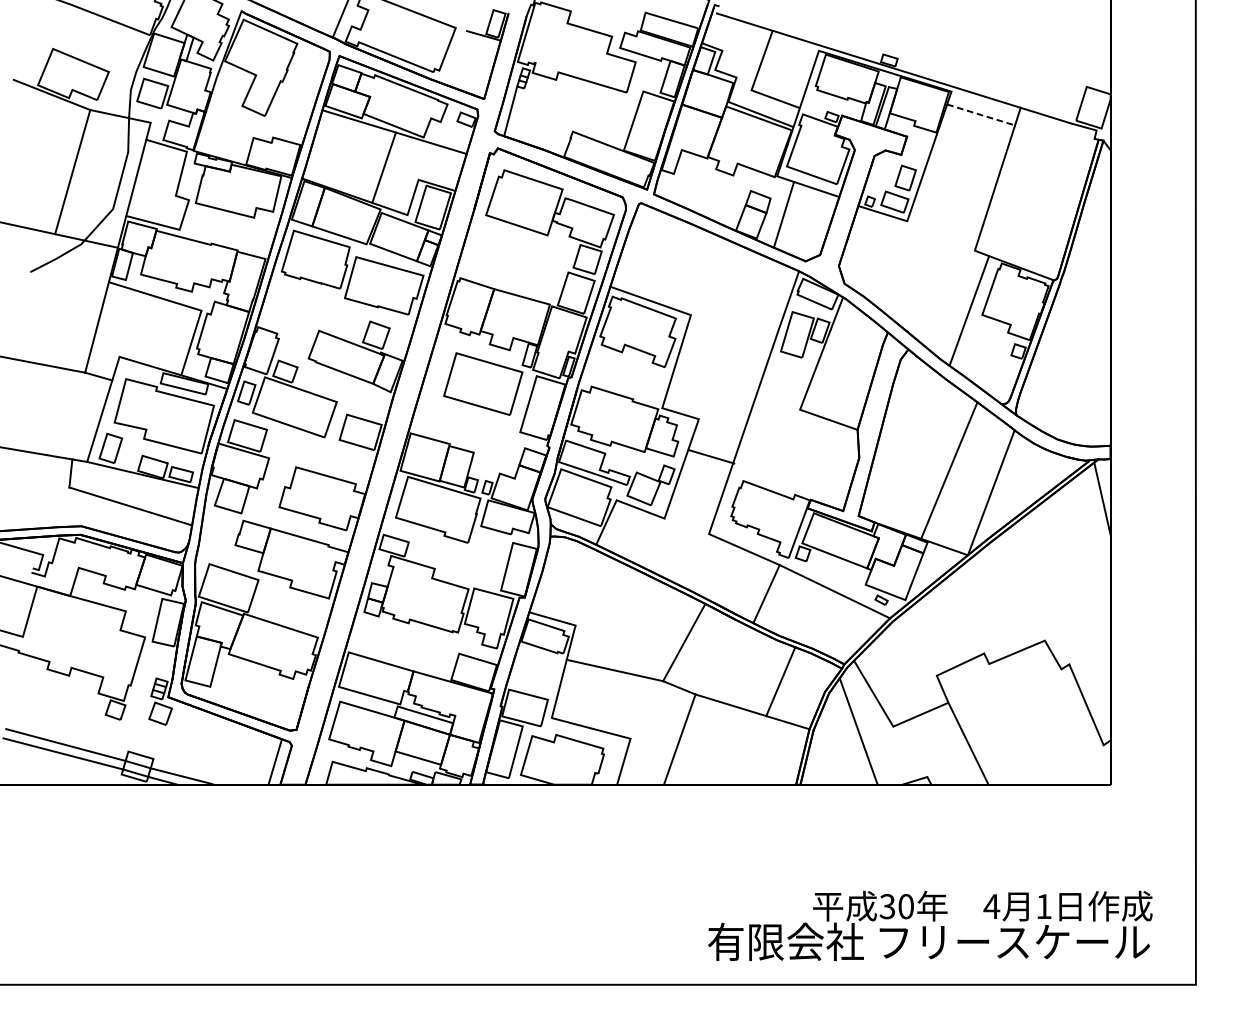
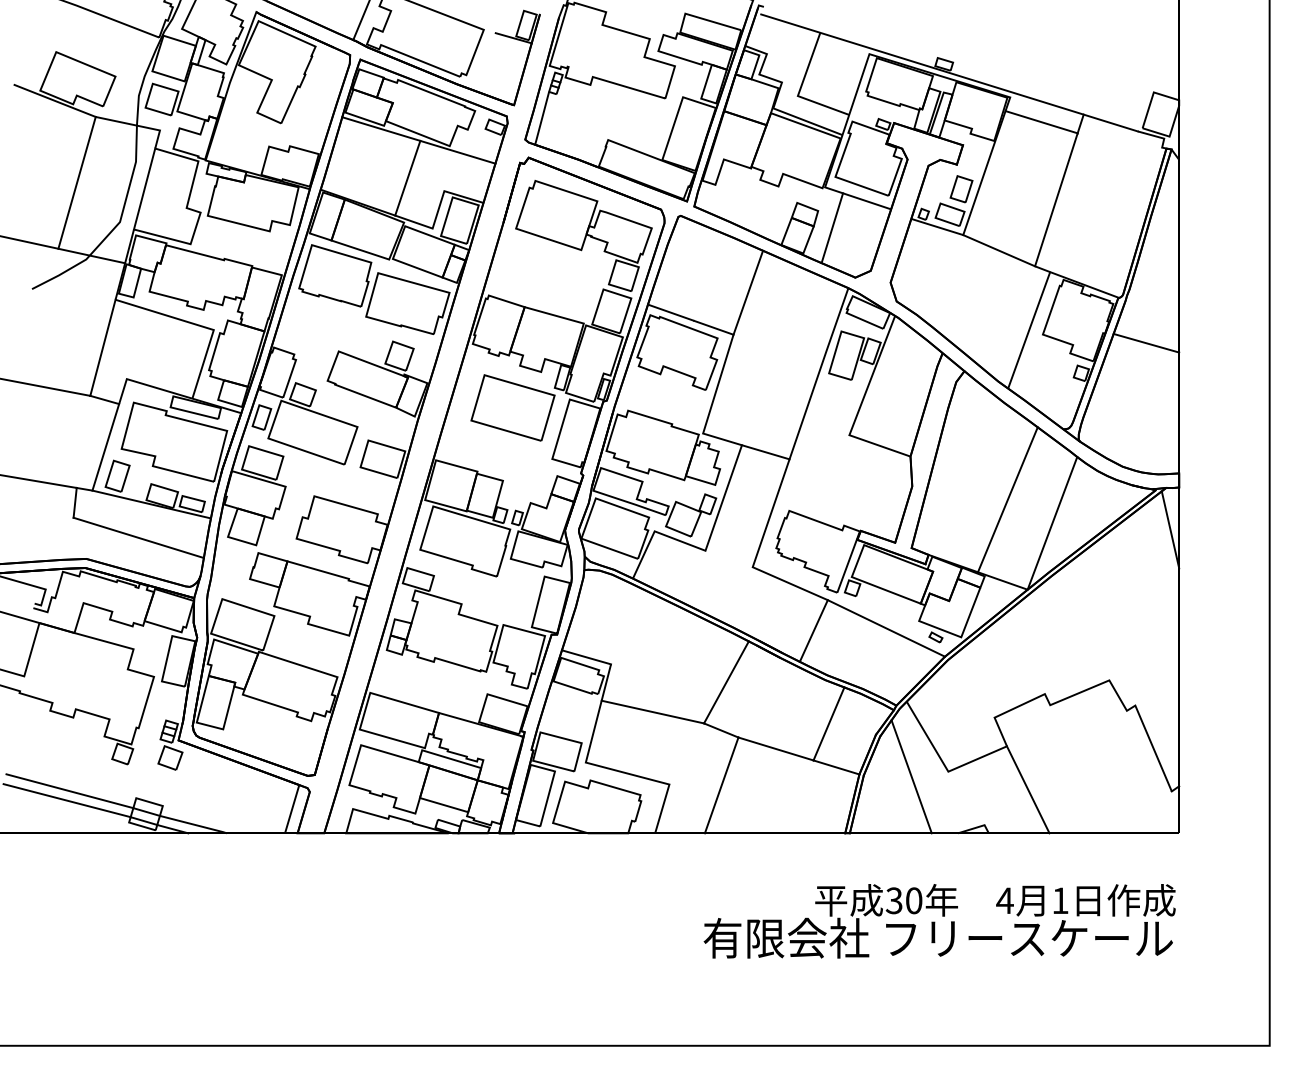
line: (980, 115) -> (1041, 122), dashed -> solid
line: (941, 235) -> (999, 250), added
line: (705, 275) -> (748, 292), added
line: (1079, 322) -> (1146, 342), added
line: (711, 457) -> (765, 452), moved
text: (930, 926) -> (939, 921), moved

